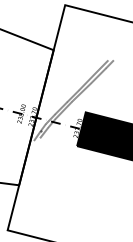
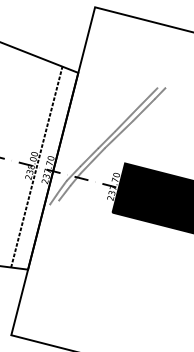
line: (24, 114) -> (35, 166), added

